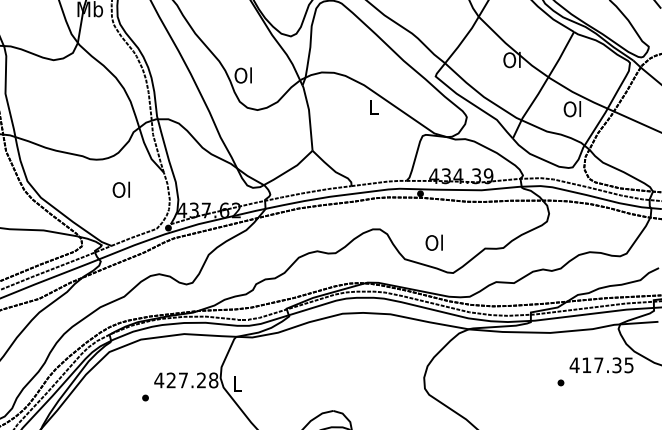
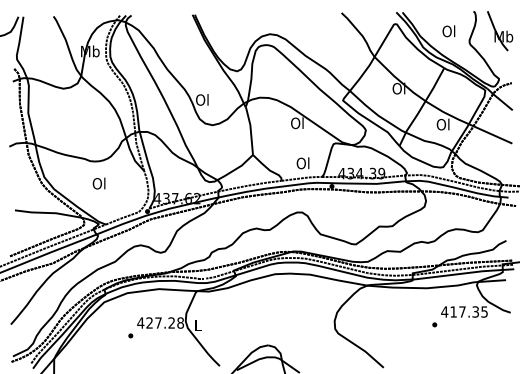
text: (373, 107) -> (297, 123), L -> Ol
text: (120, 189) -> (98, 183), moved
text: (433, 243) -> (302, 163), moved

